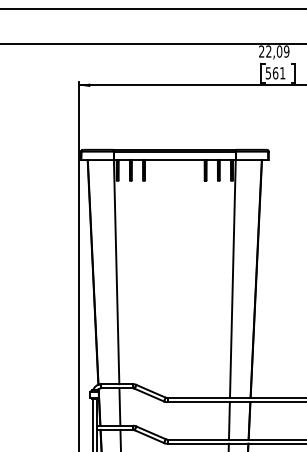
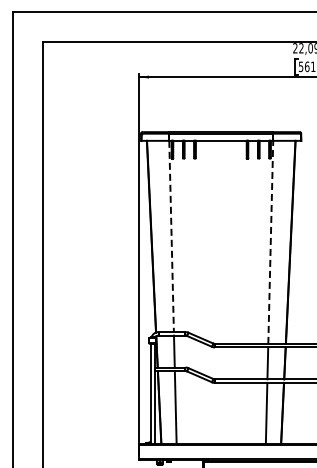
line: (116, 272) -> (171, 236), solid -> dashed
line: (232, 279) -> (270, 242), solid -> dashed

